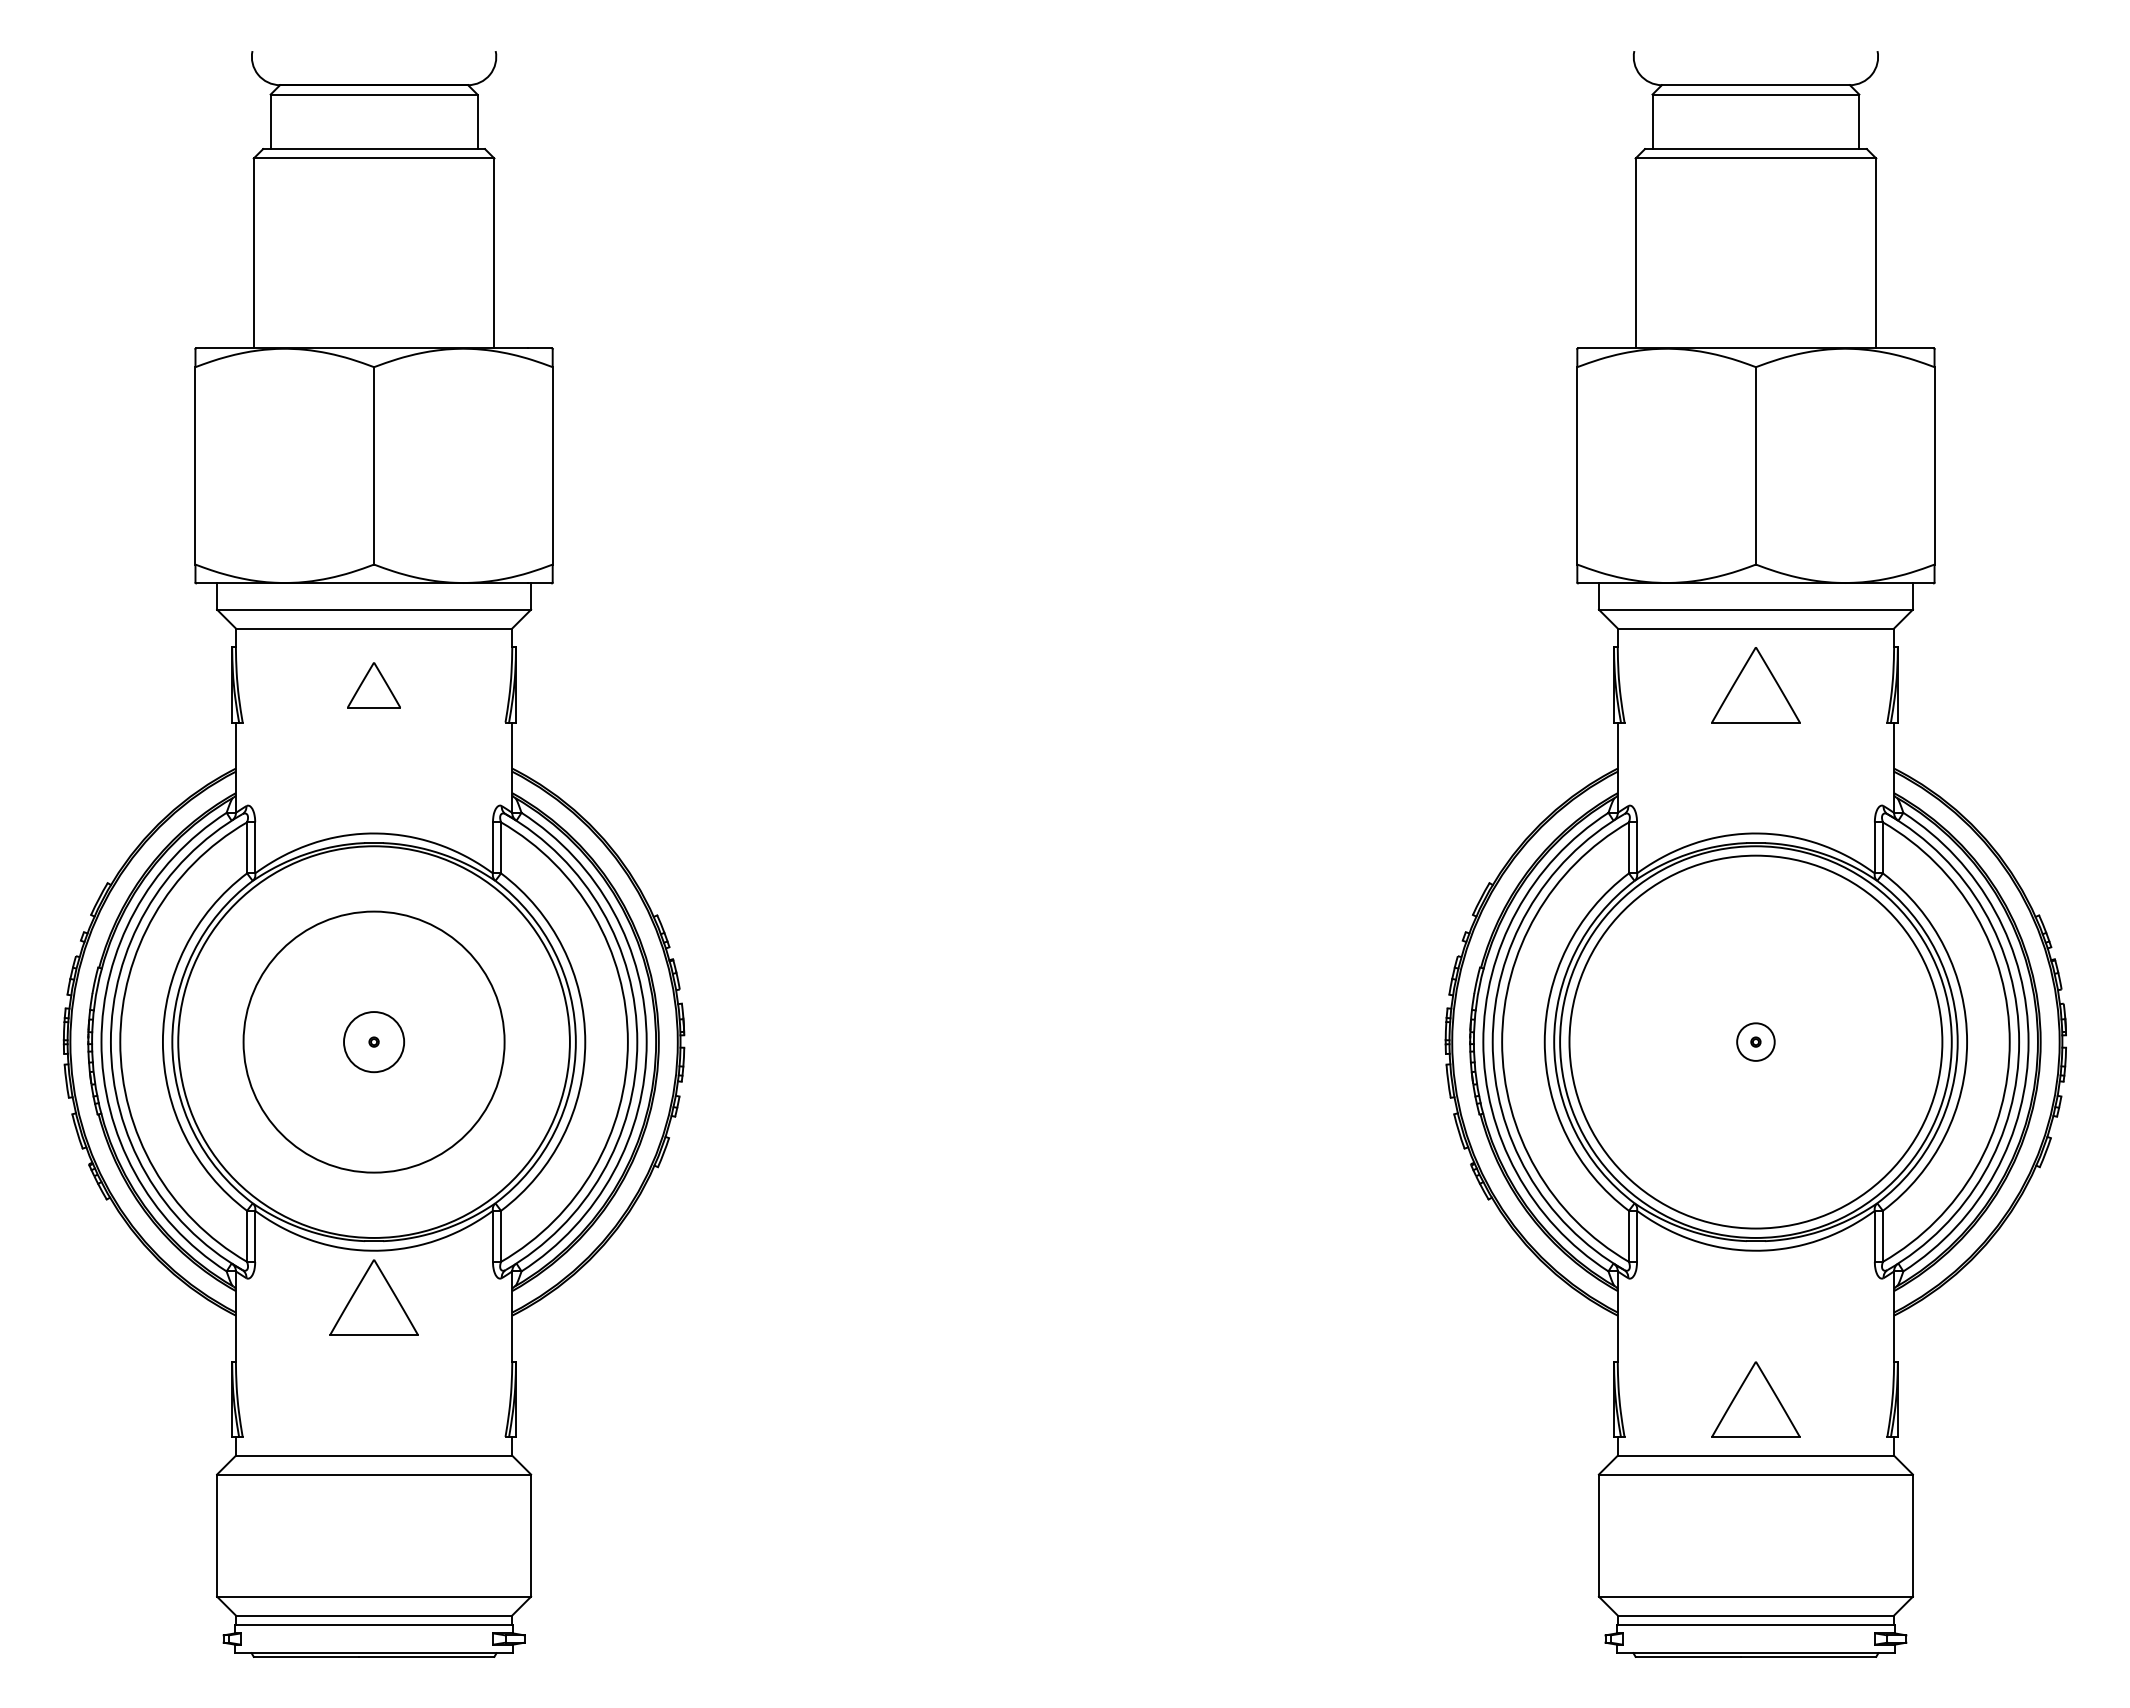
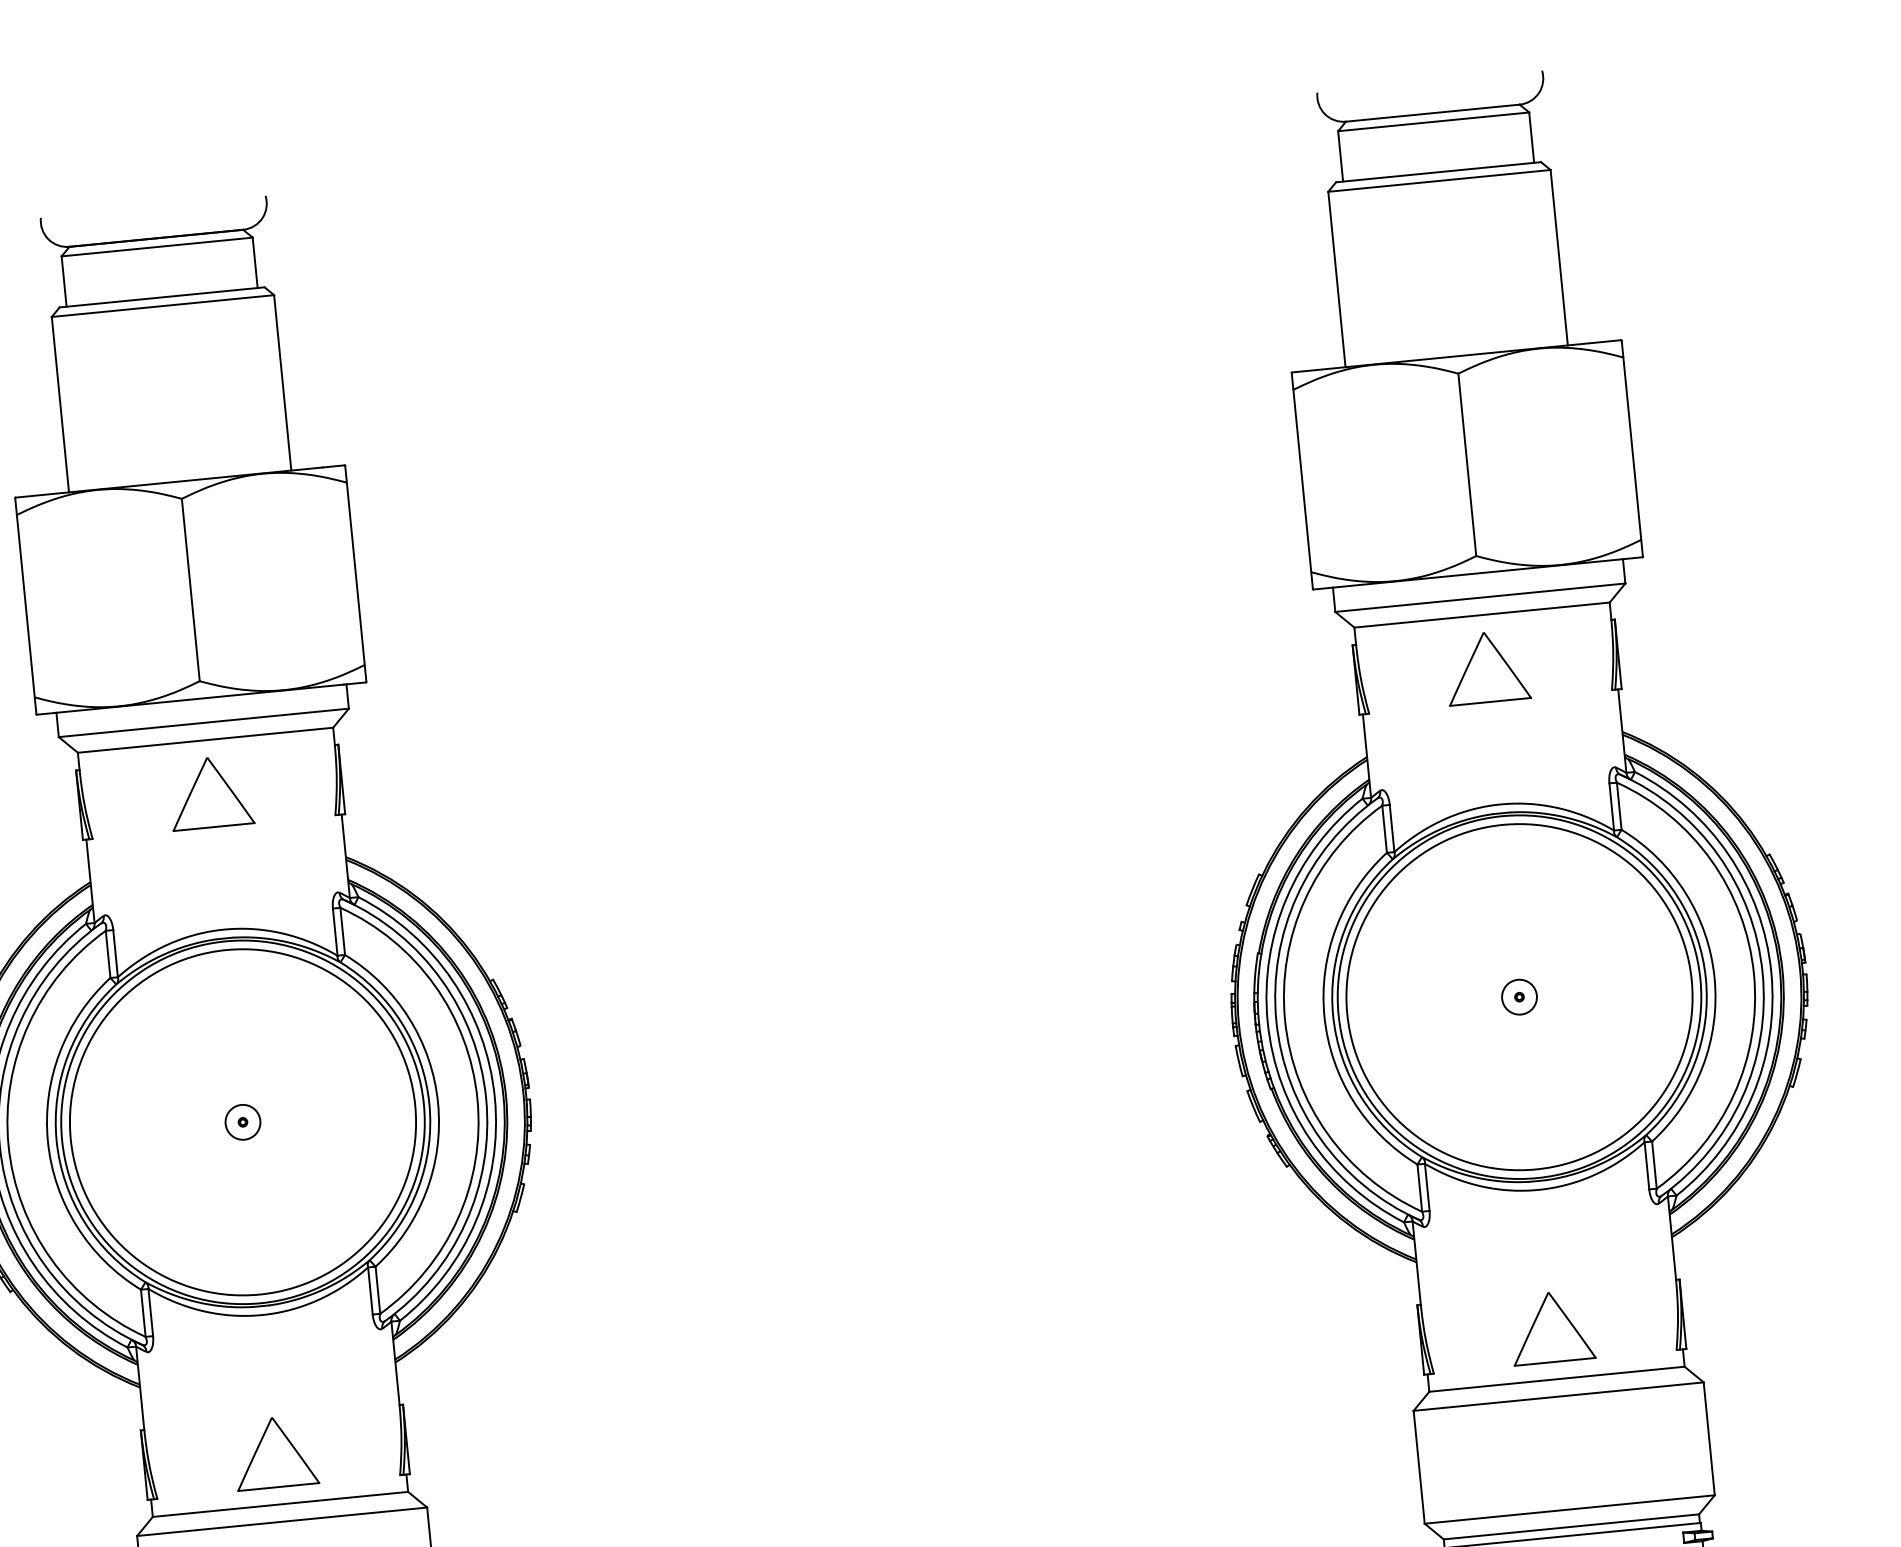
part: (373, 685) -> (210, 792), size x1.67
circle: (373, 1041) -> (242, 1121), size x0.62
circle: (373, 1041) -> (242, 1121), size x1.43
part: (373, 1297) -> (274, 1452), moved

